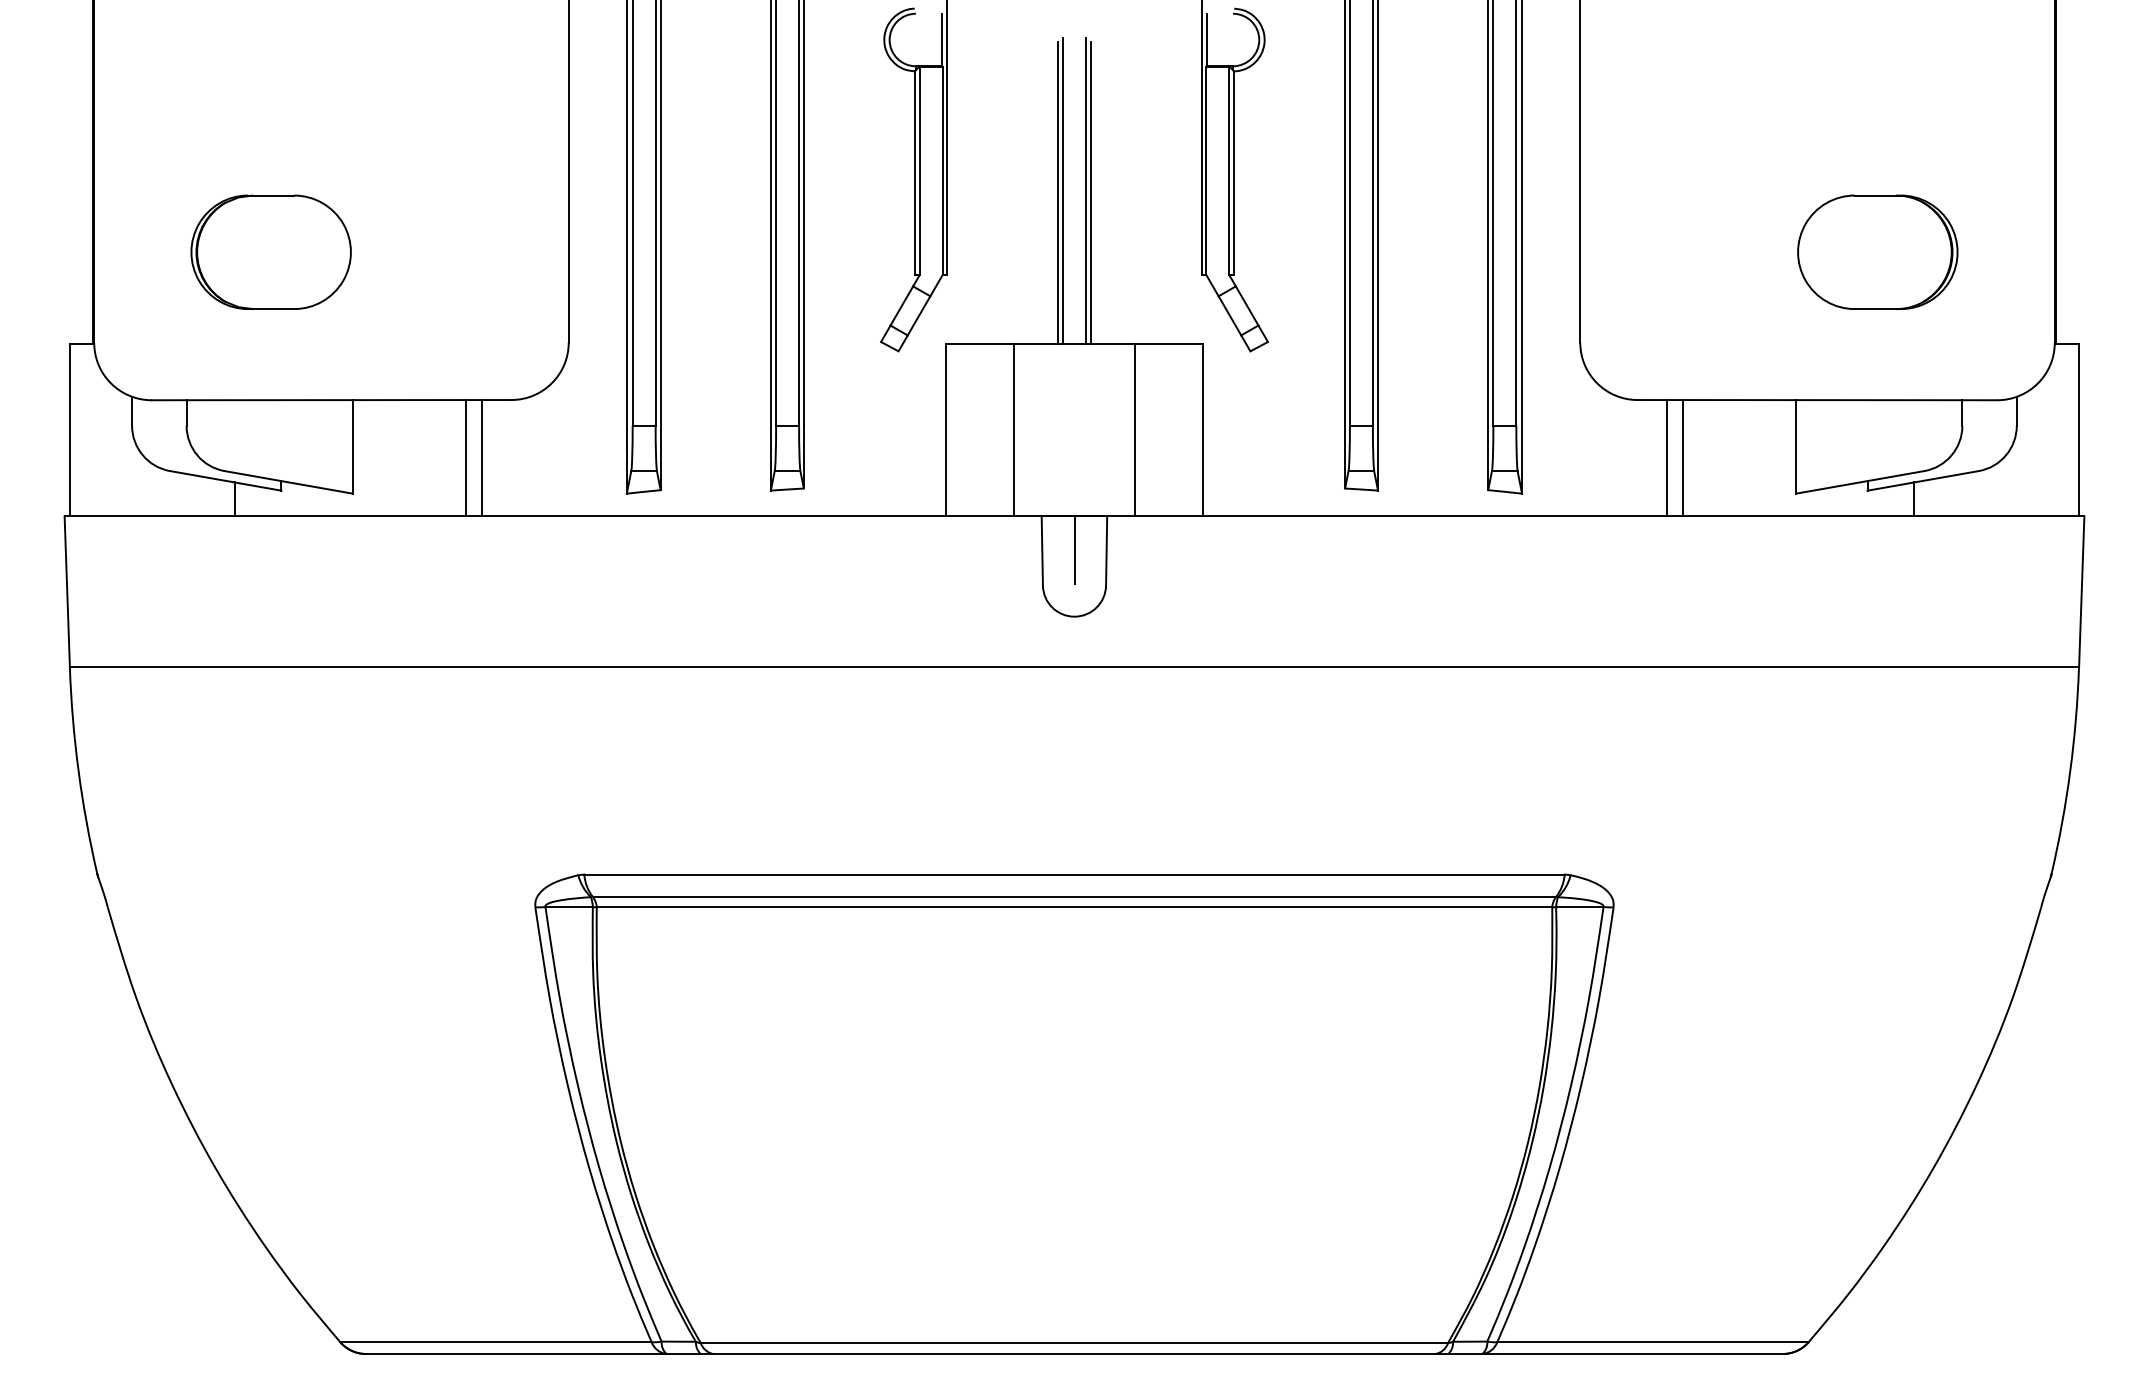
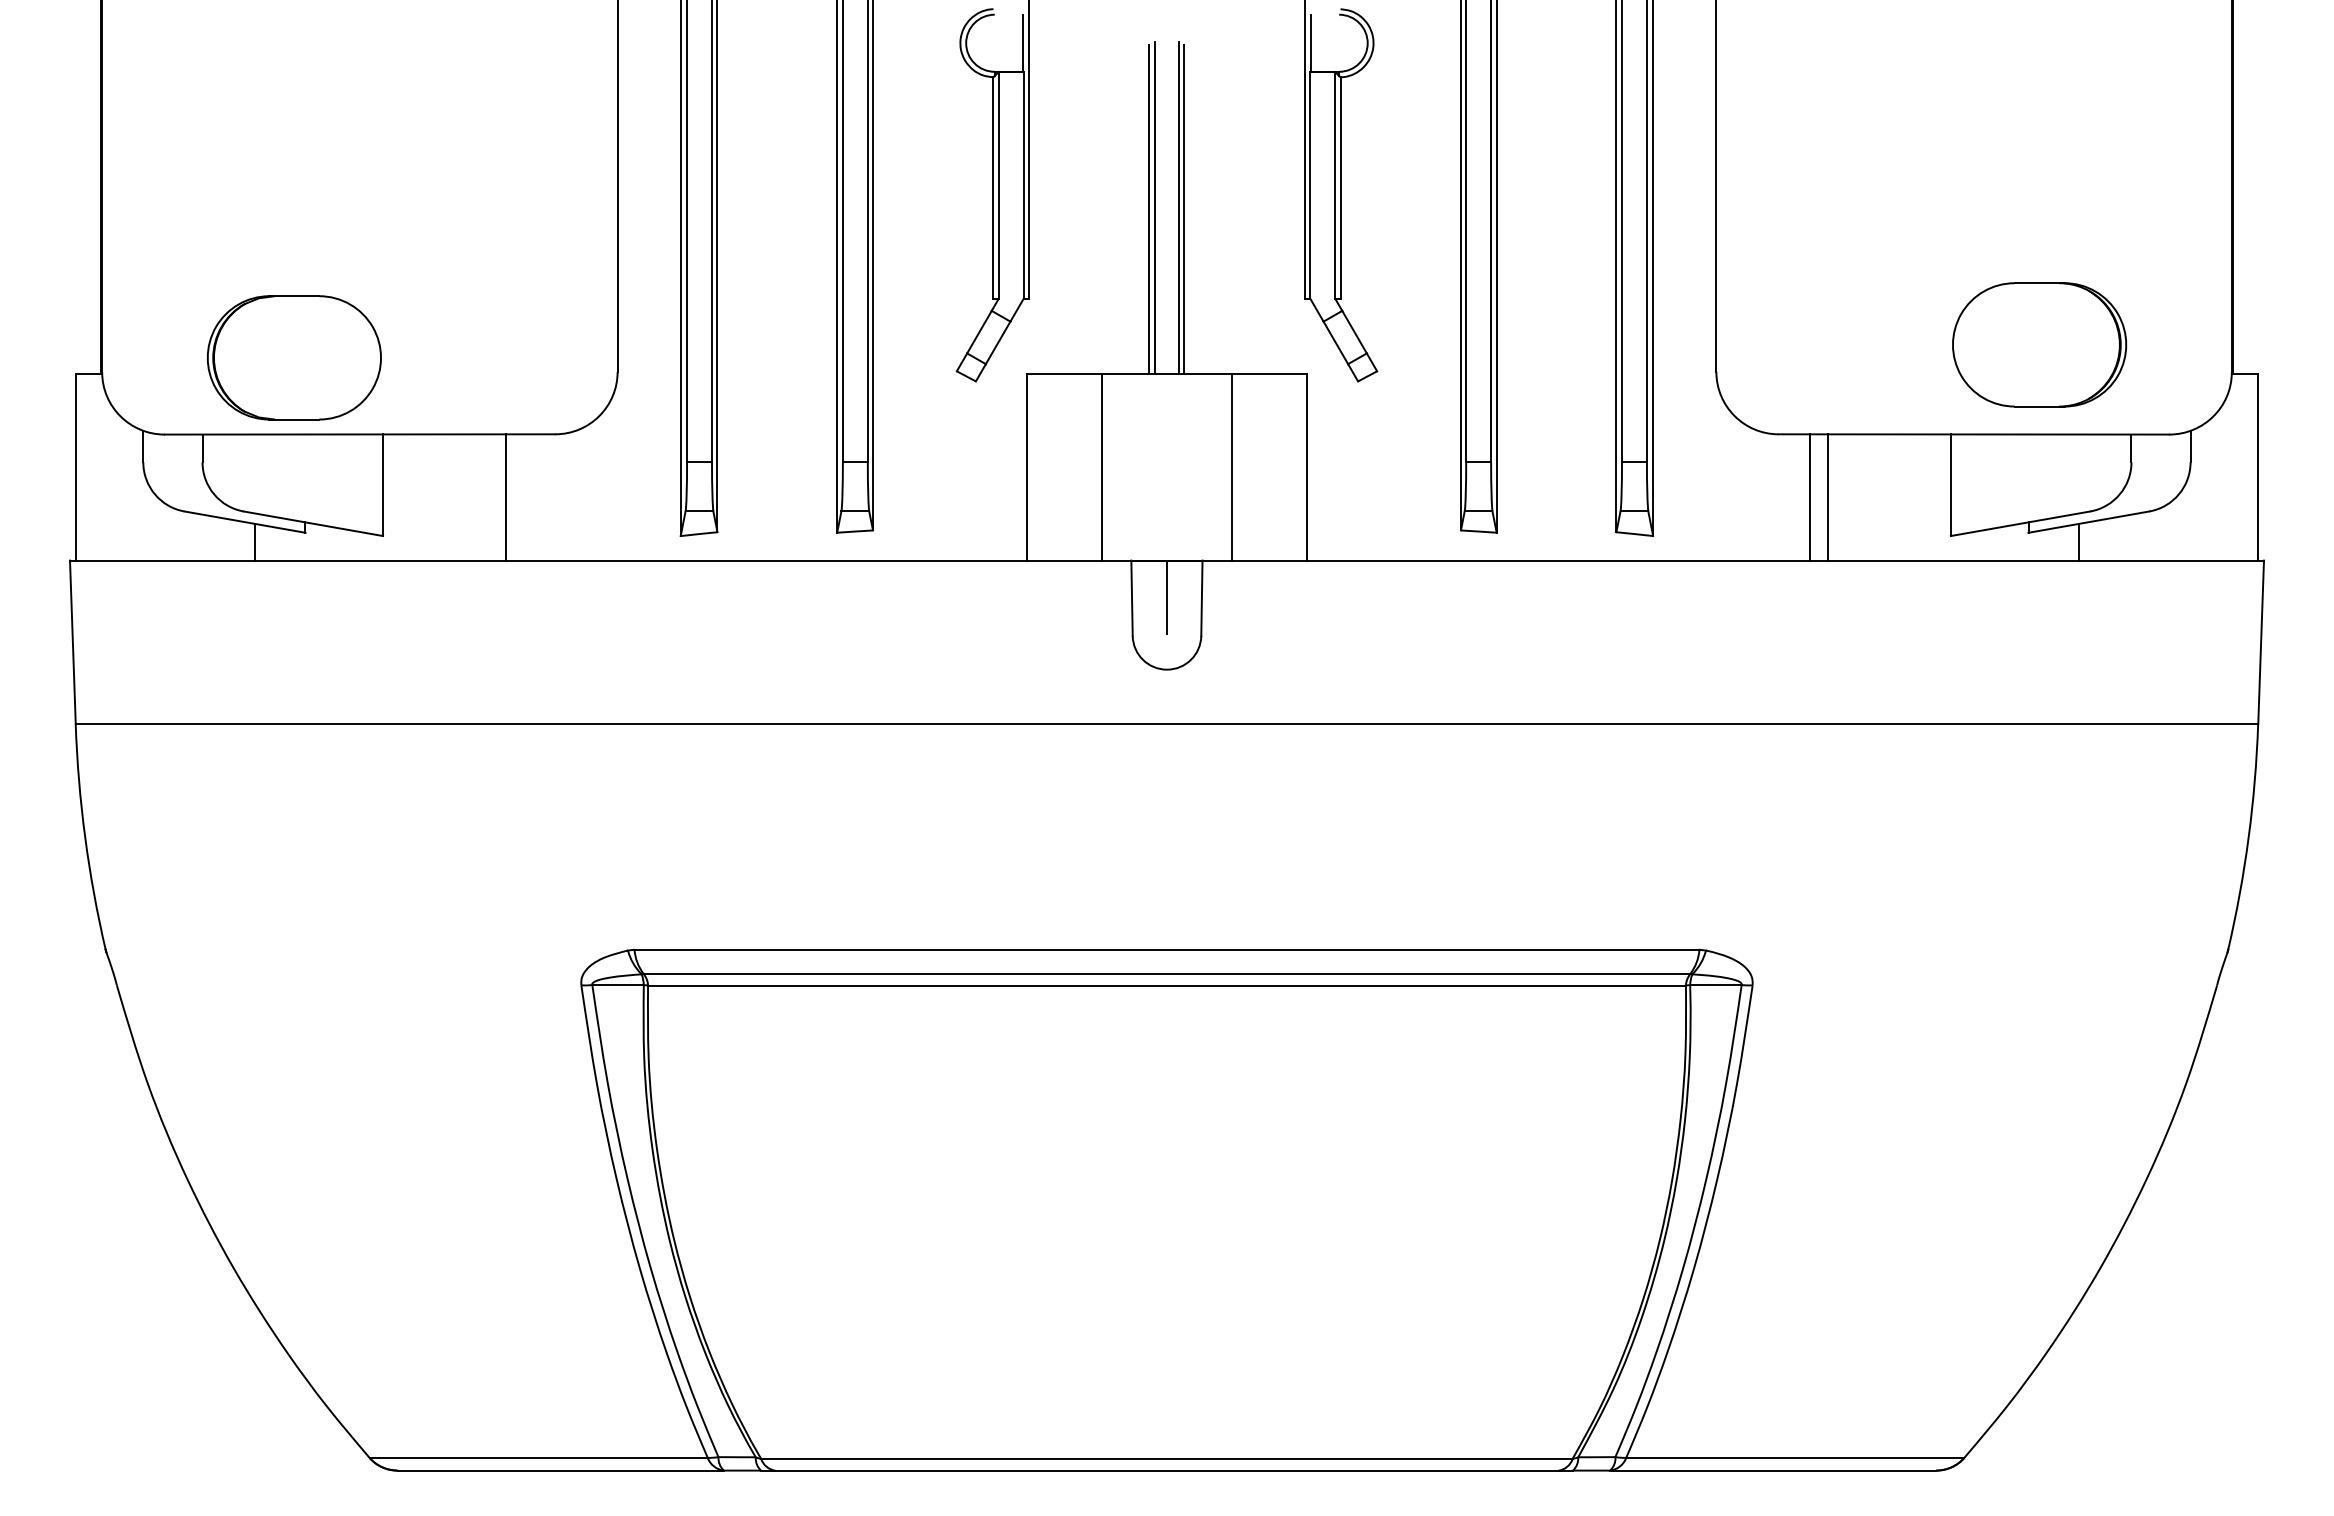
part: (271, 251) -> (294, 357), moved
part: (1877, 251) -> (2039, 344), moved
line: (482, 458) -> (523, 497), removed

